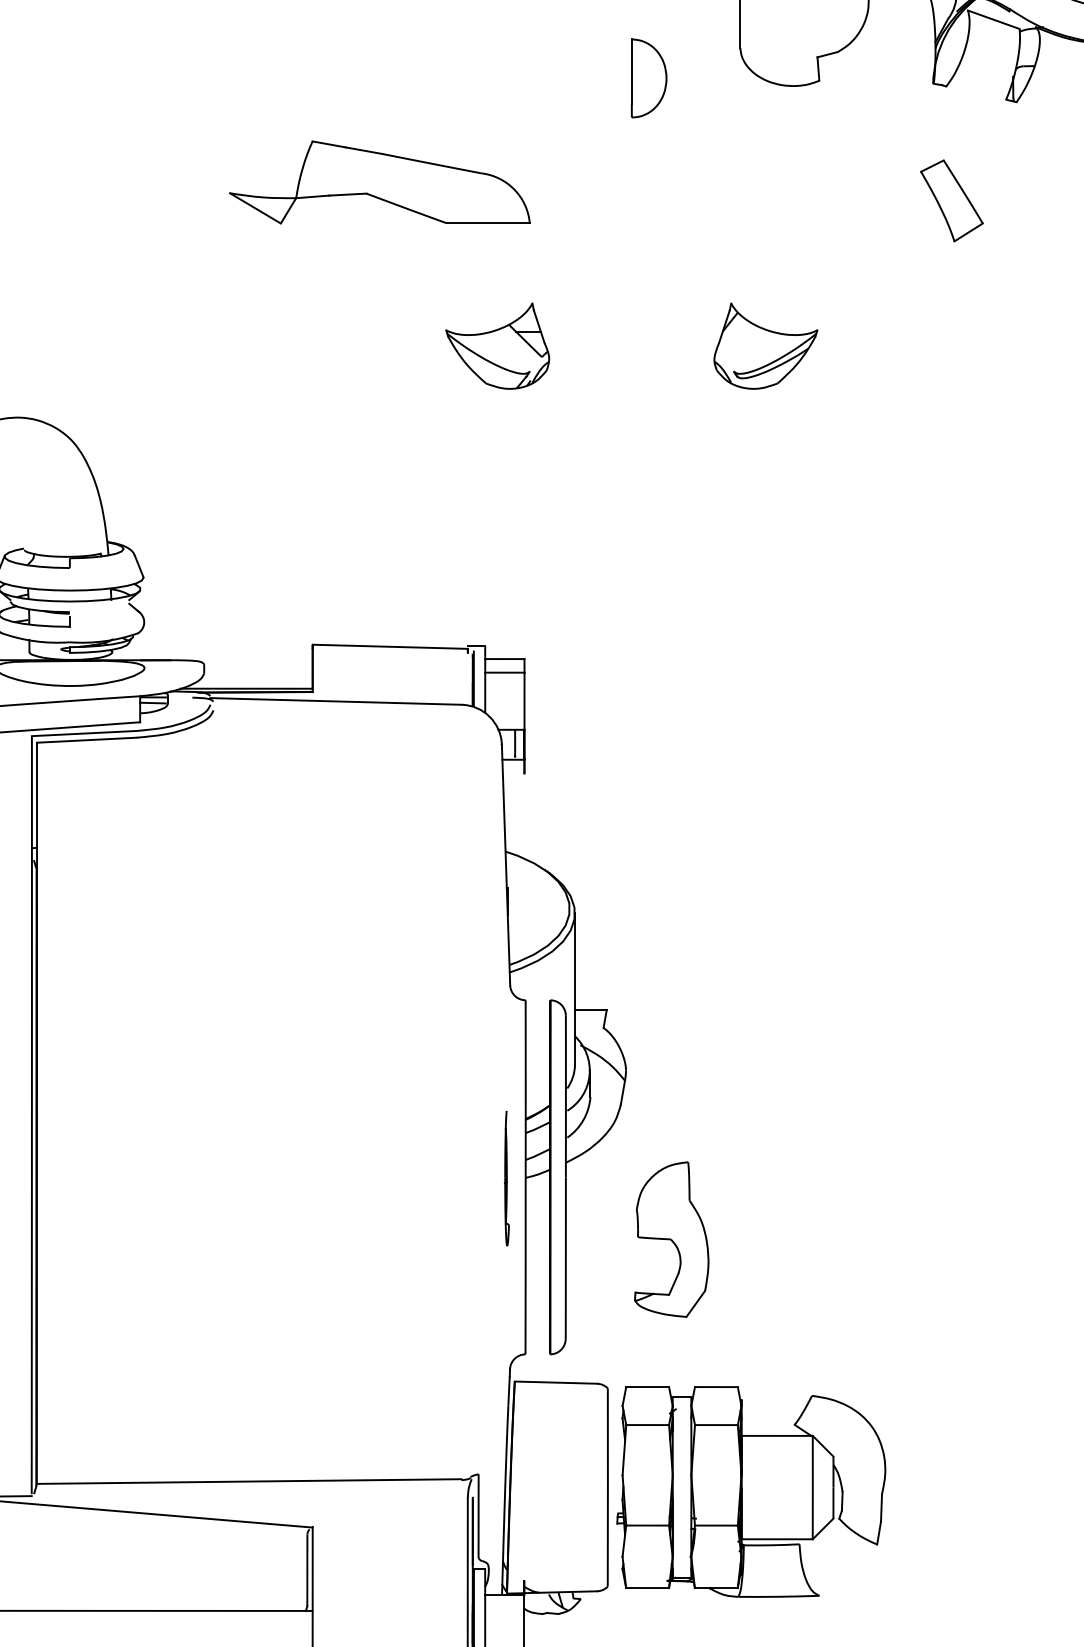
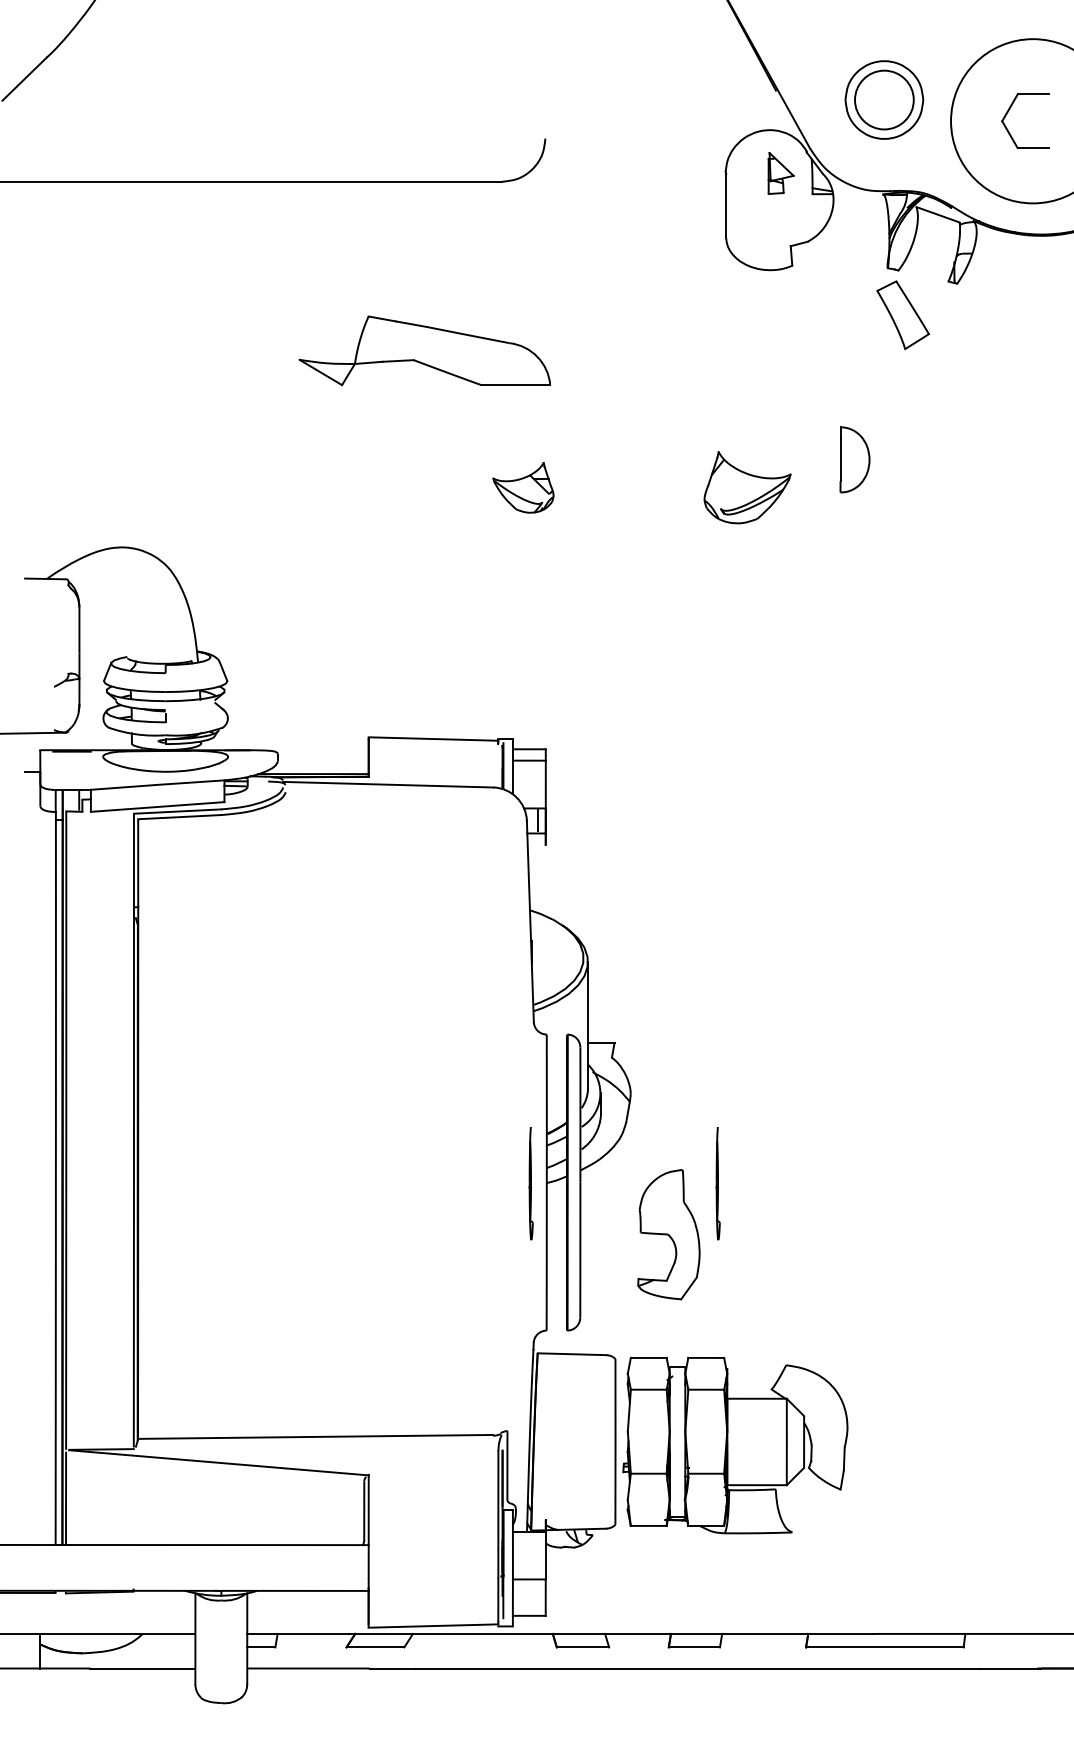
part: (648, 78) -> (854, 459), moved
part: (951, 201) -> (902, 315), moved
part: (497, 345) -> (523, 487), size x0.7
part: (729, 1178) -> (717, 1183), added

